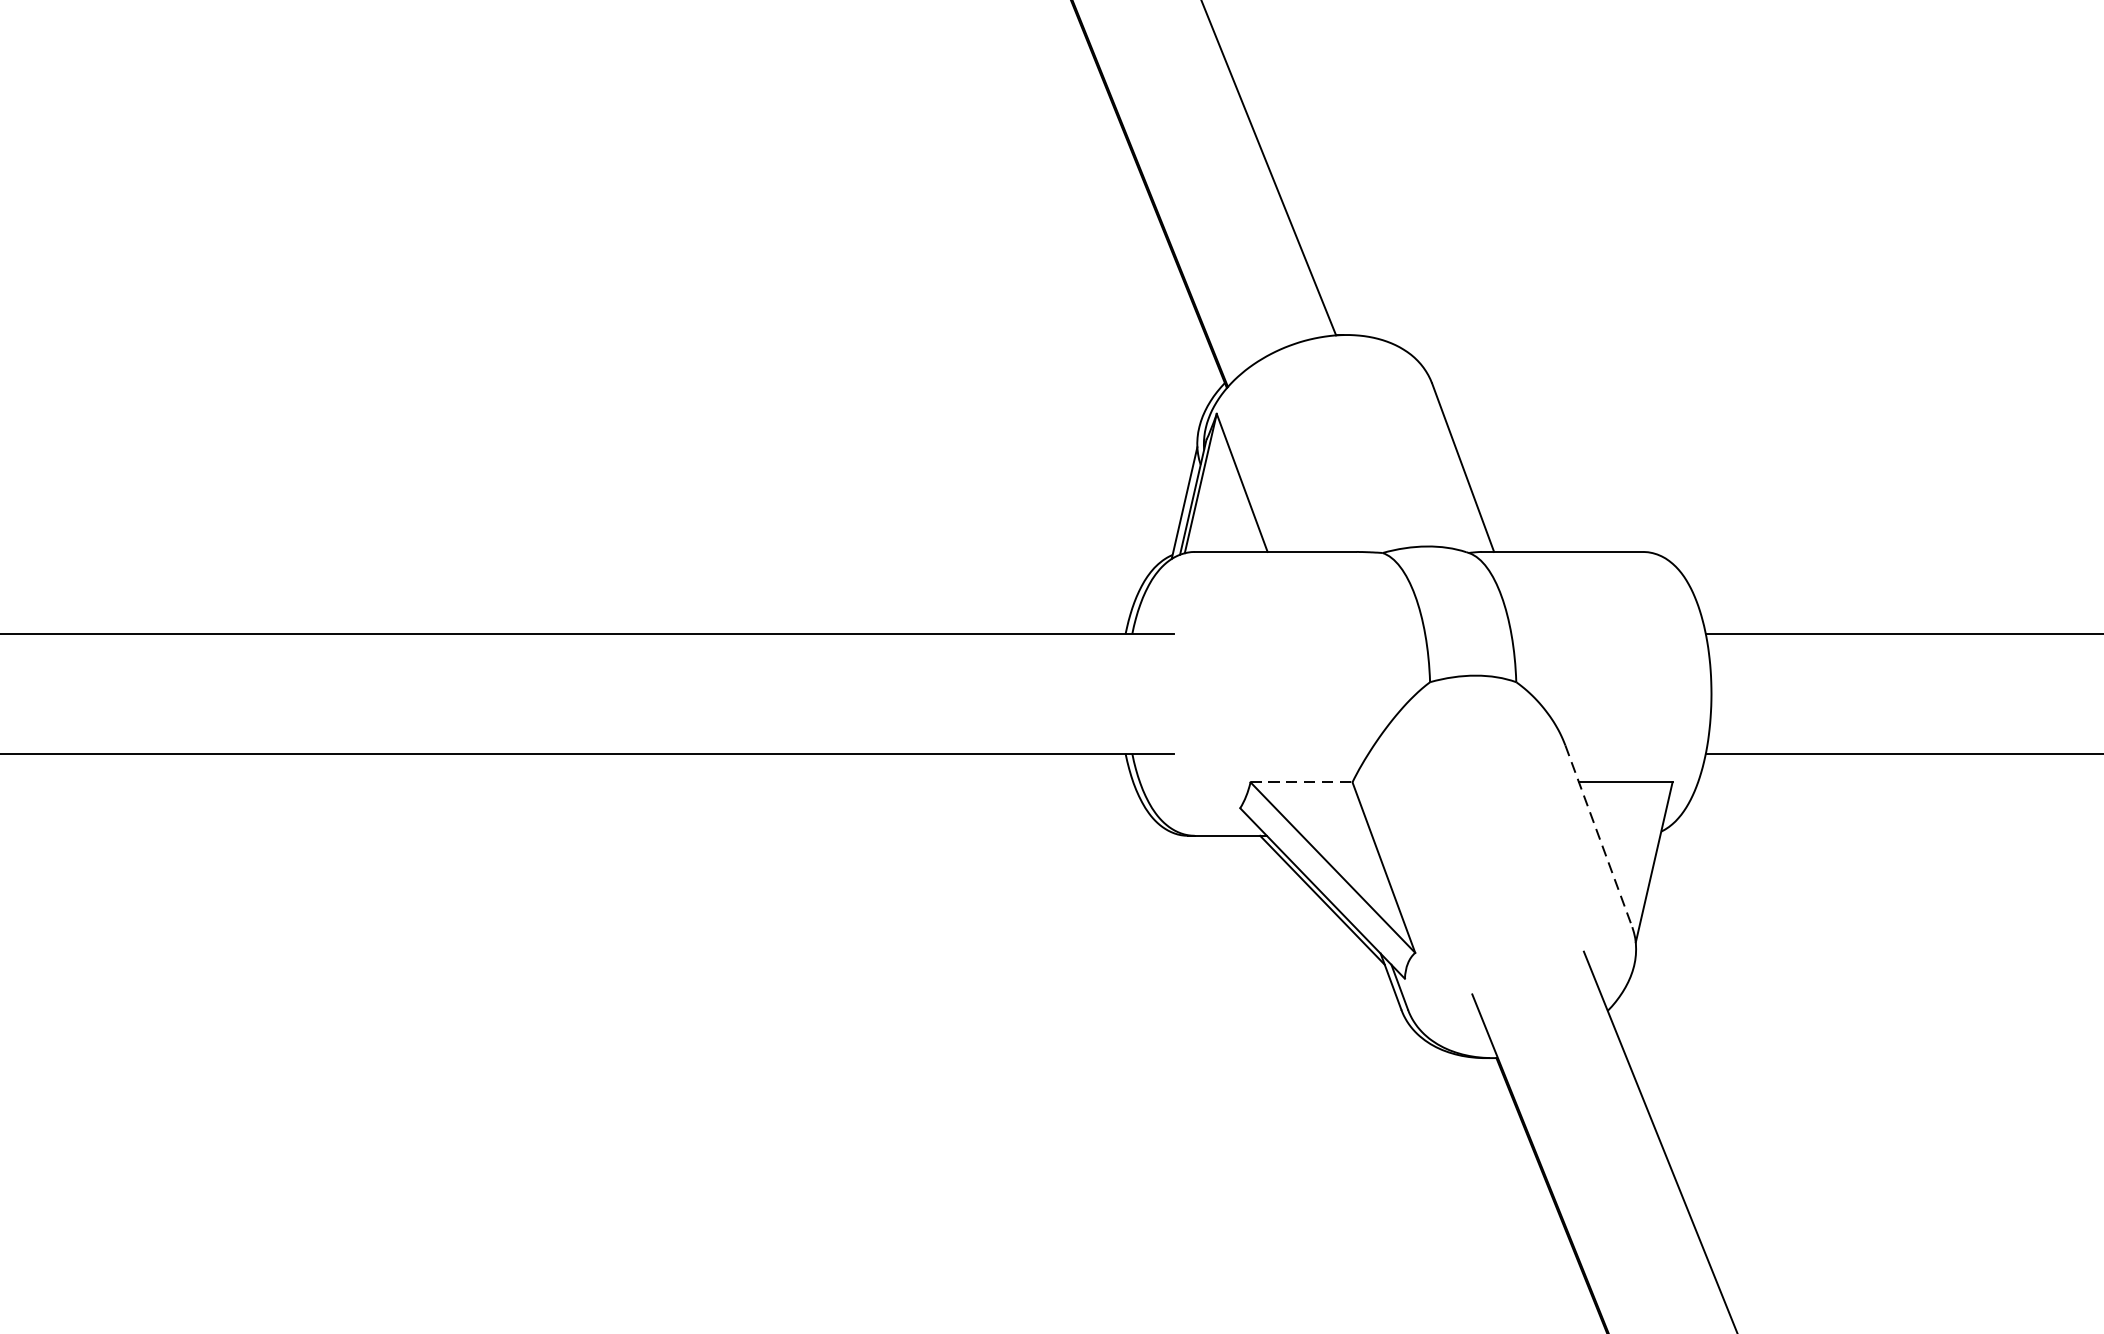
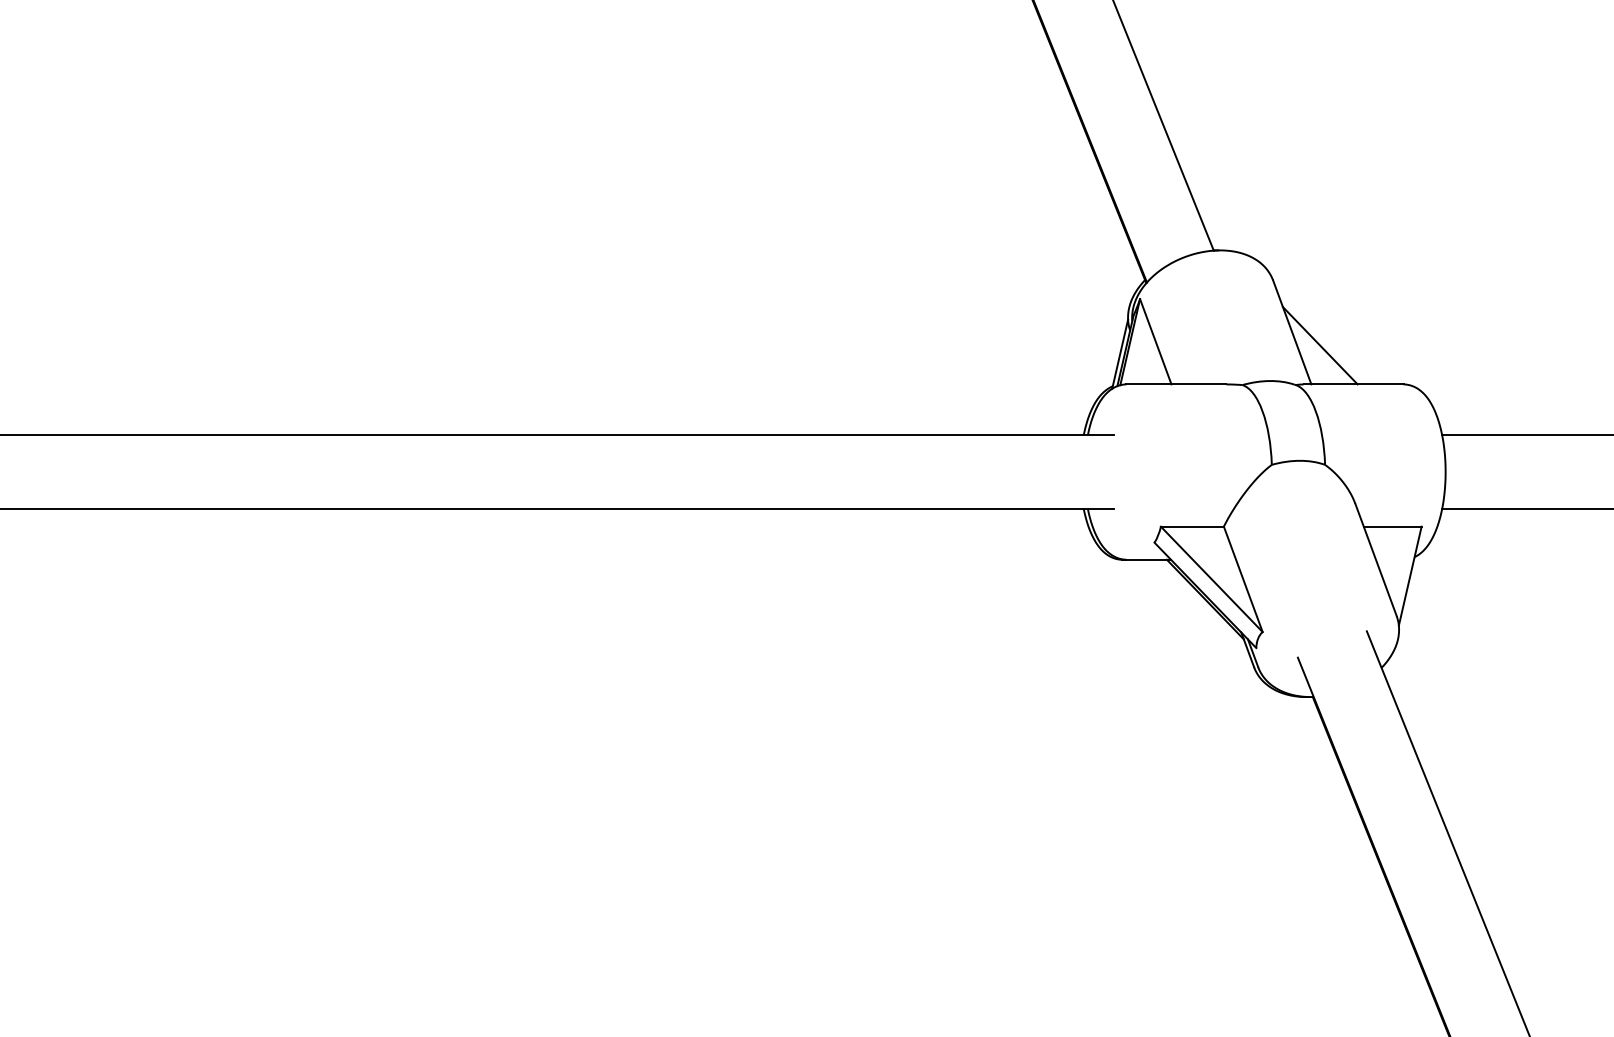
line: (1507, 488) -> (1319, 345), added
line: (1301, 781) -> (1192, 526), dashed -> solid
line: (1599, 837) -> (1376, 560), dashed -> solid

